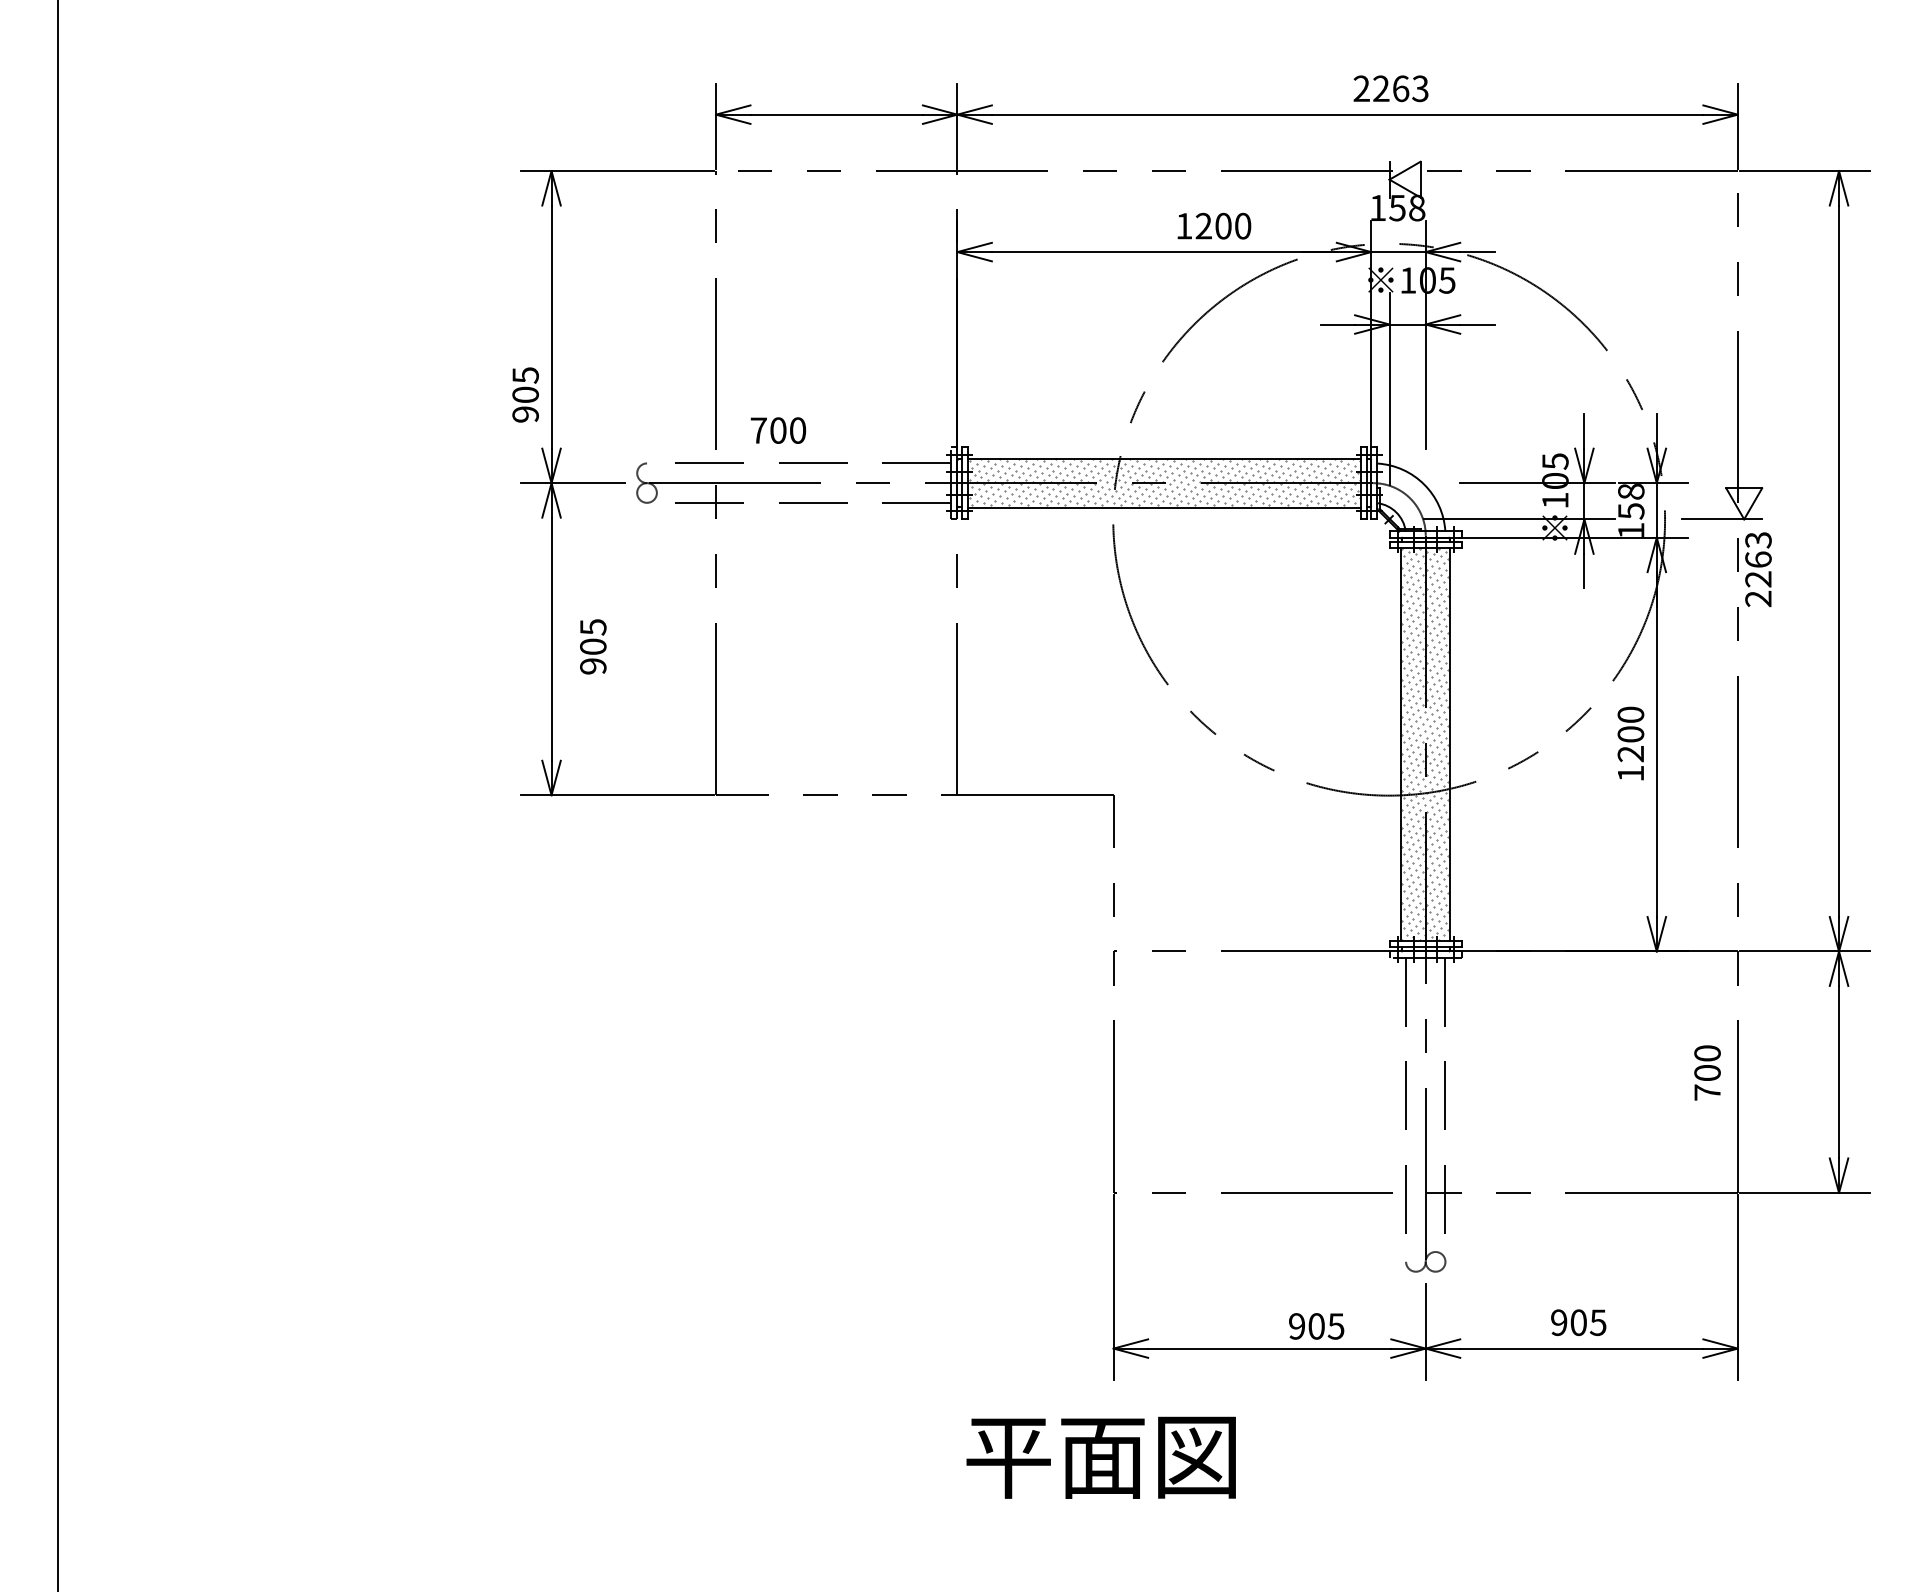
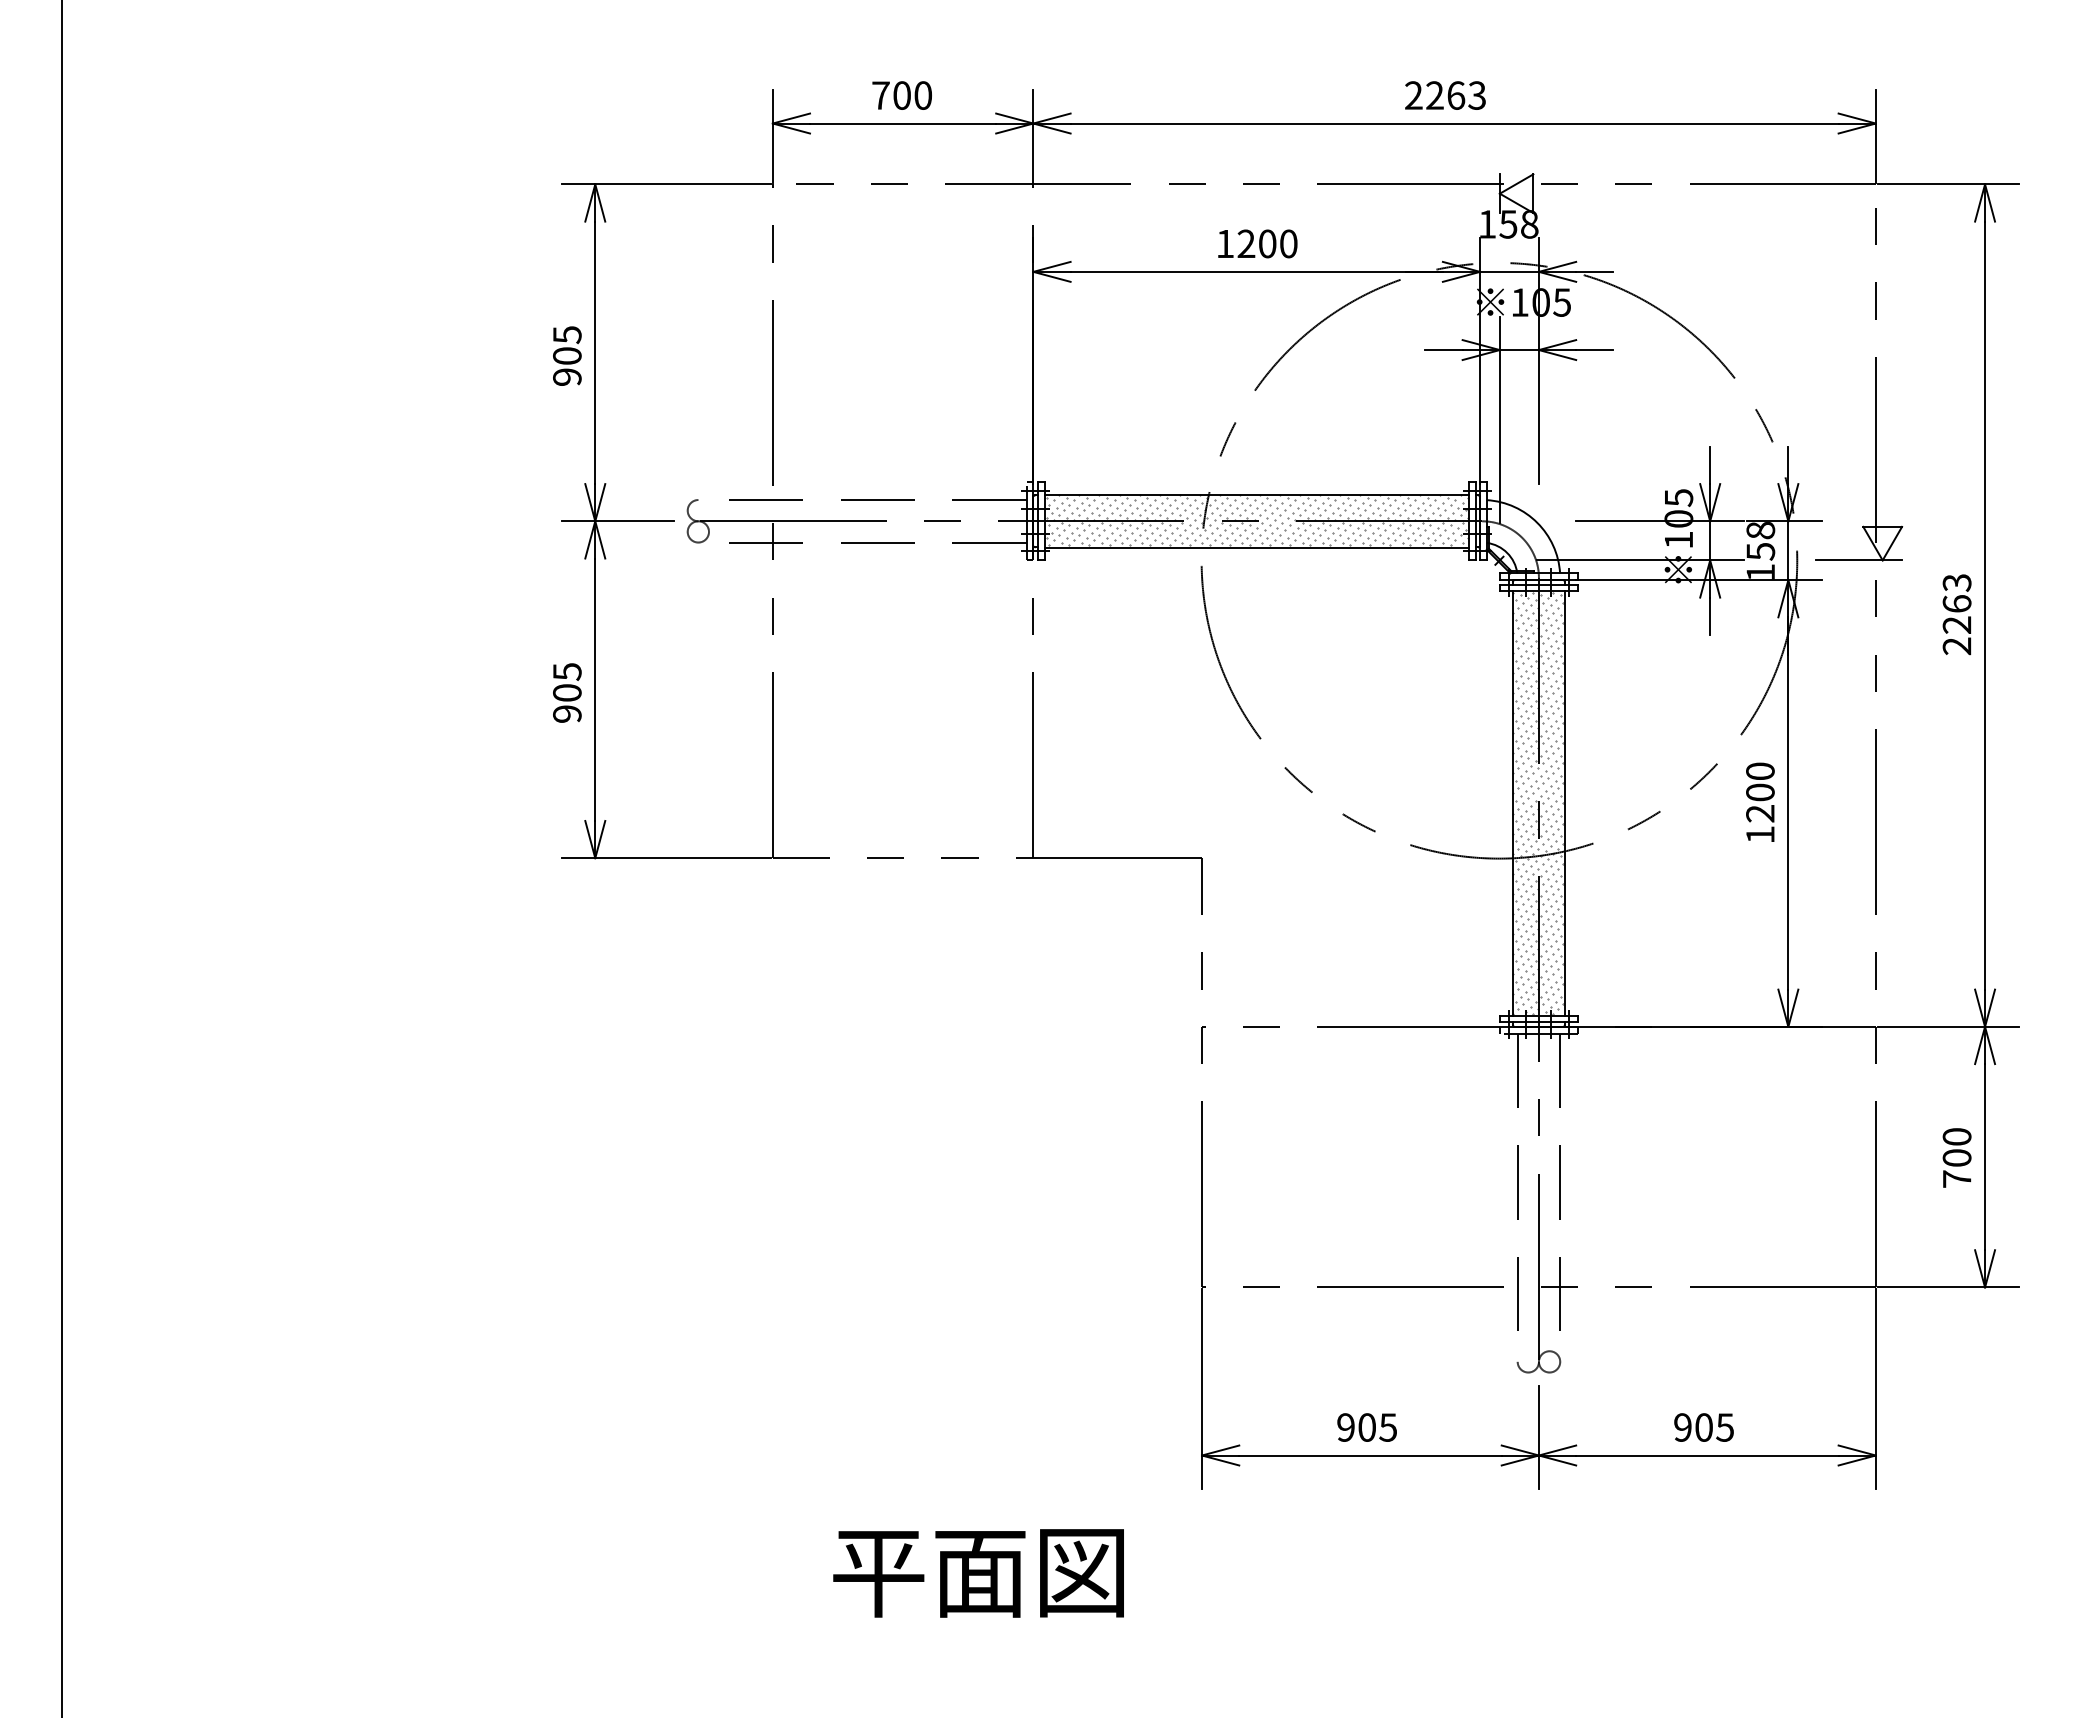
text: (1391, 88) -> (1445, 95), moved
text: (1214, 225) -> (1257, 243), moved
text: (525, 394) -> (567, 355), moved
text: (777, 430) -> (901, 95), moved
text: (1757, 569) -> (1956, 614), moved
text: (593, 646) -> (567, 692), moved
text: (1706, 1072) -> (1956, 1157), moved
text: (1316, 1326) -> (1366, 1427), moved
text: (1101, 1457) -> (978, 1573), moved

